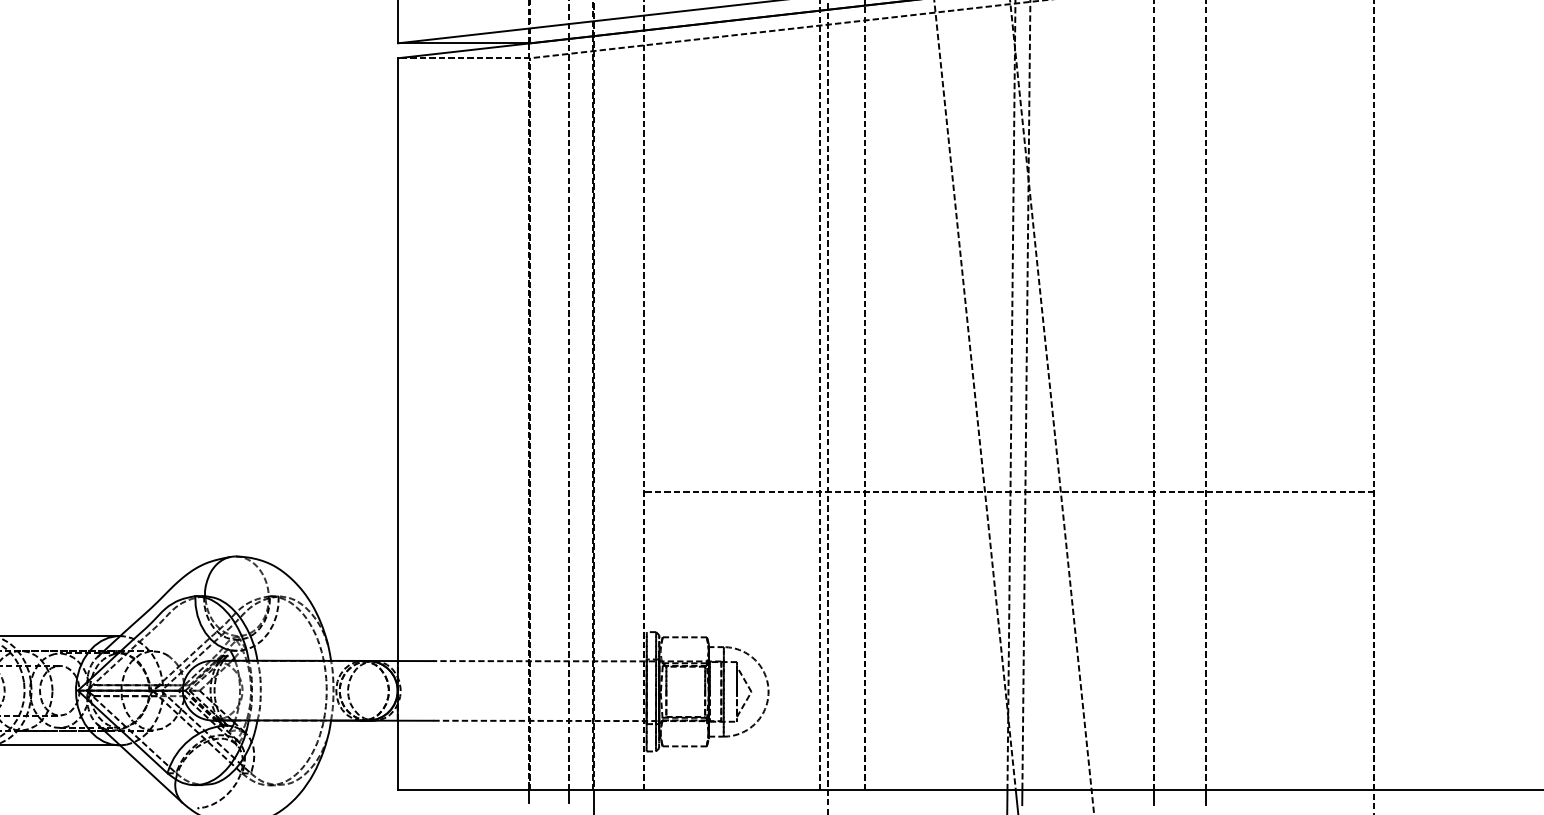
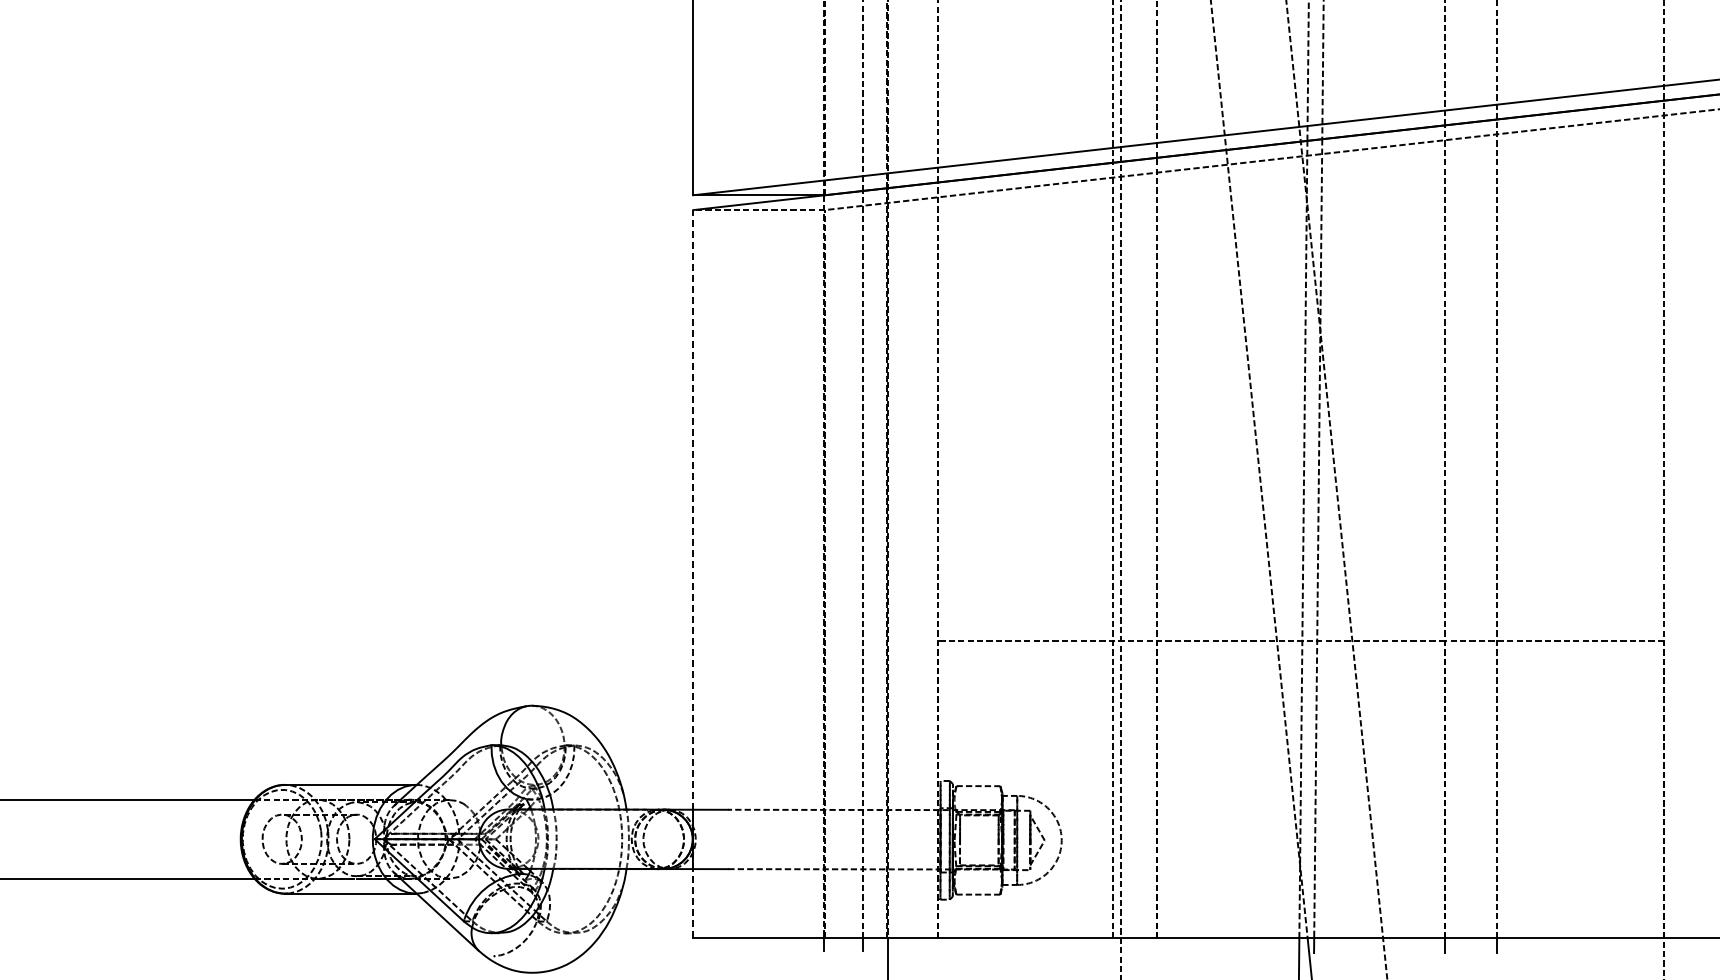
line: (398, 359) -> (693, 509), solid -> dashed
line: (398, 755) -> (693, 903), solid -> dashed

